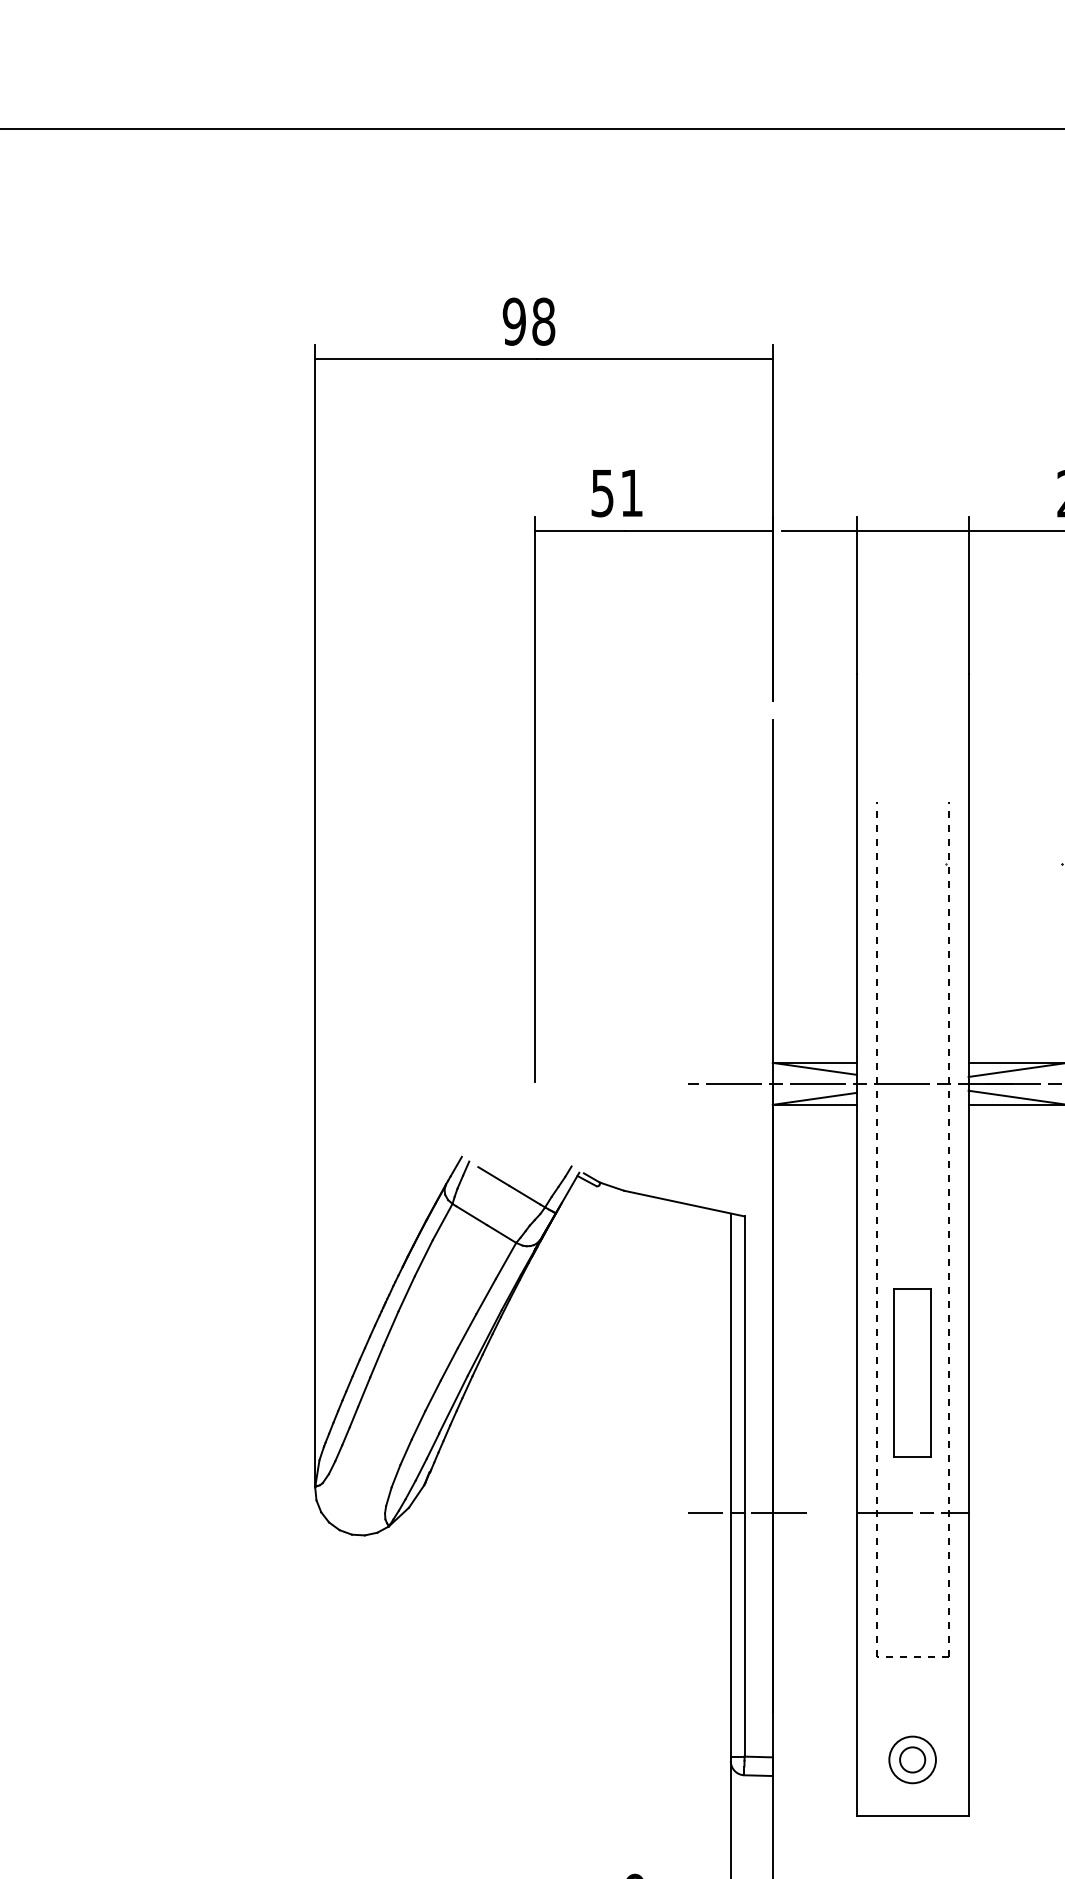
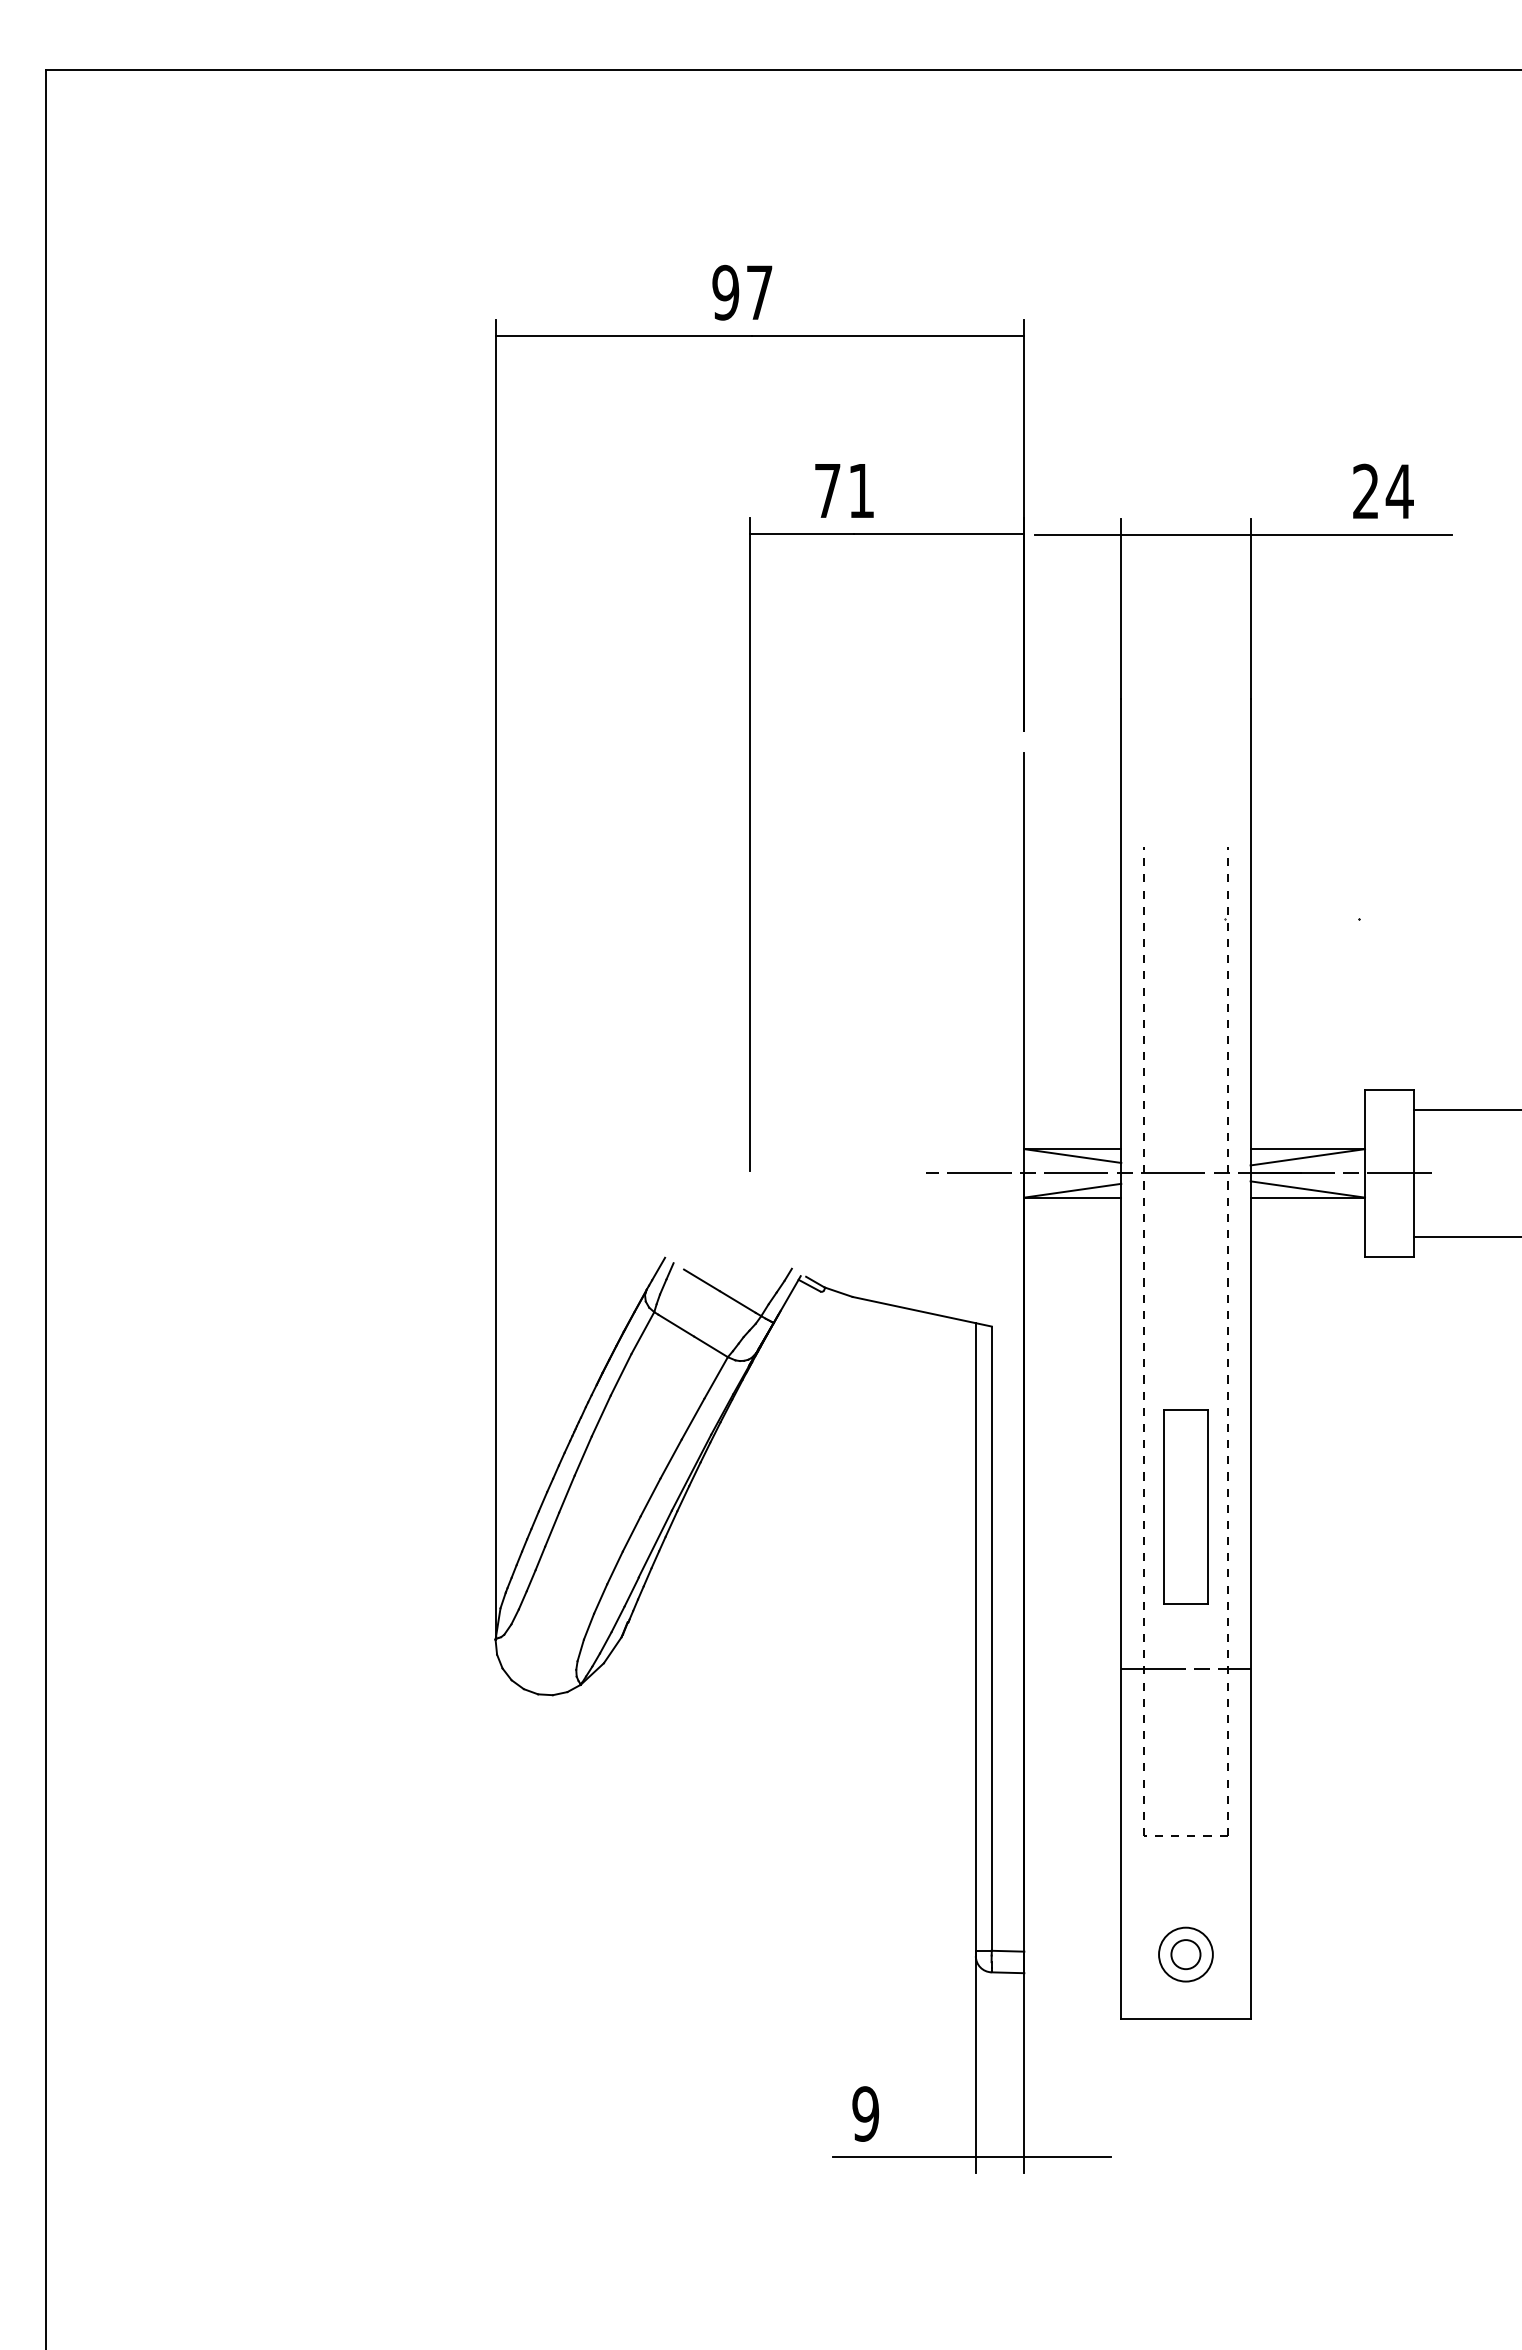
text: (543, 321) -> (759, 292), 98 -> 97
text: (602, 493) -> (827, 491), 51 -> 71
line: (746, 1513) -> (994, 1669), removed

